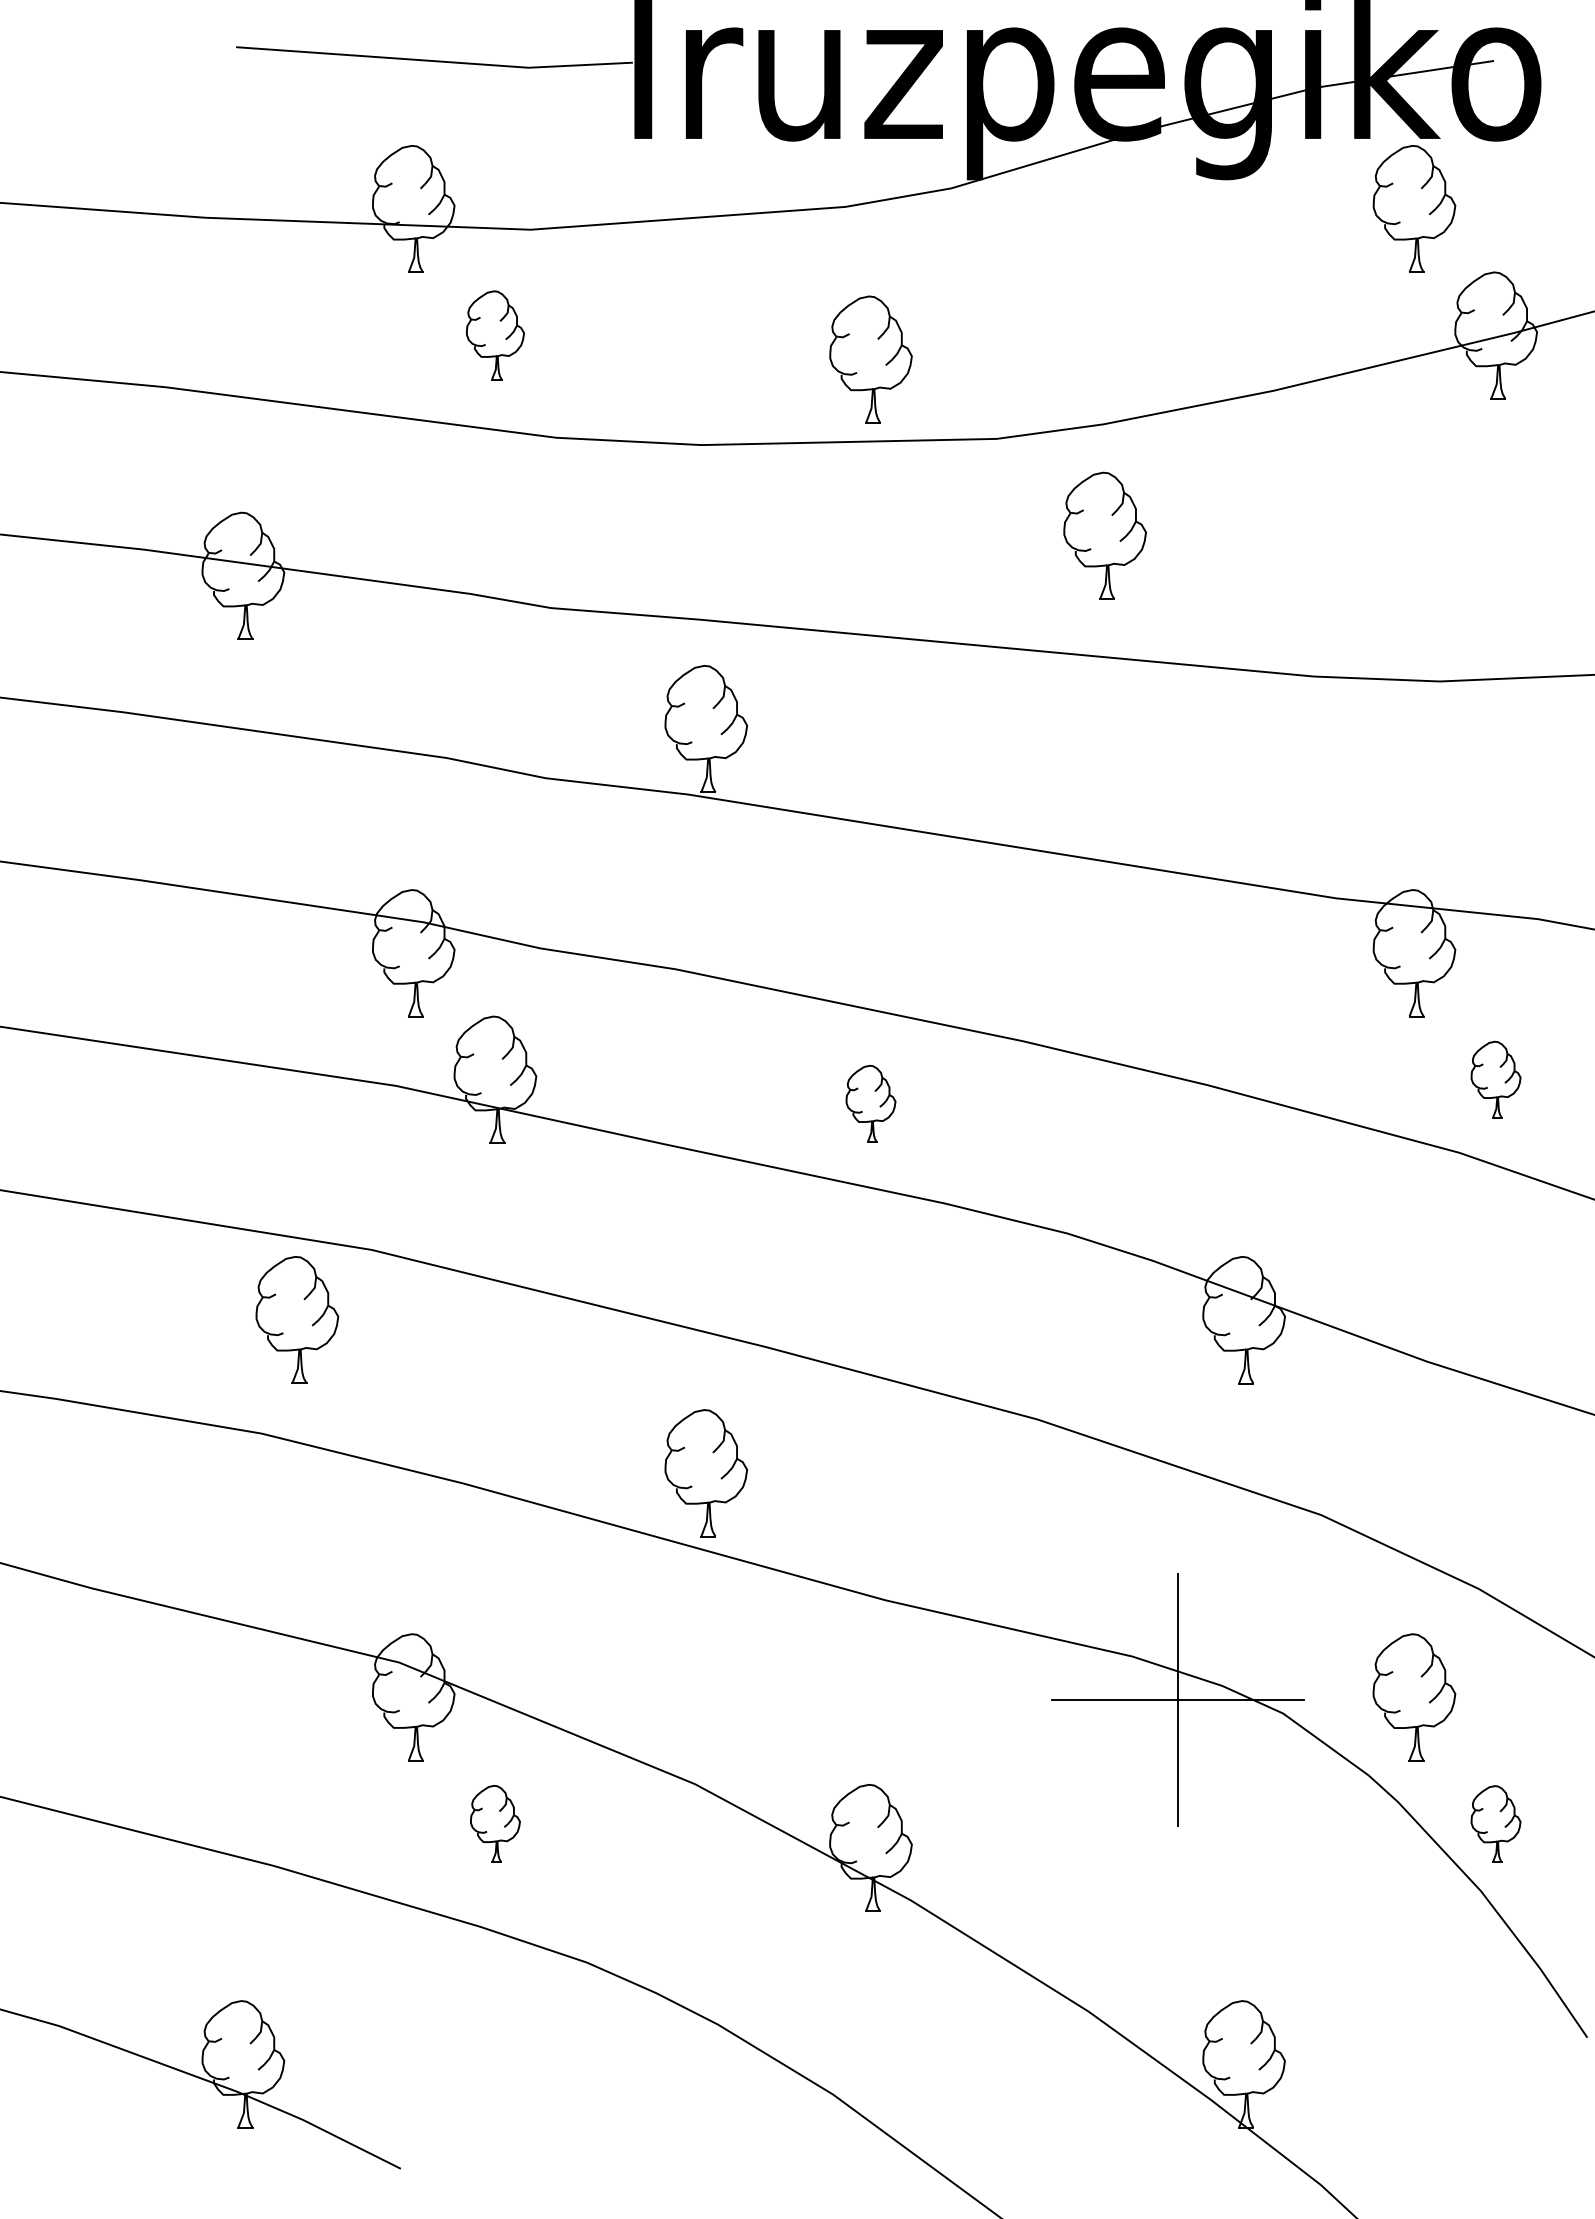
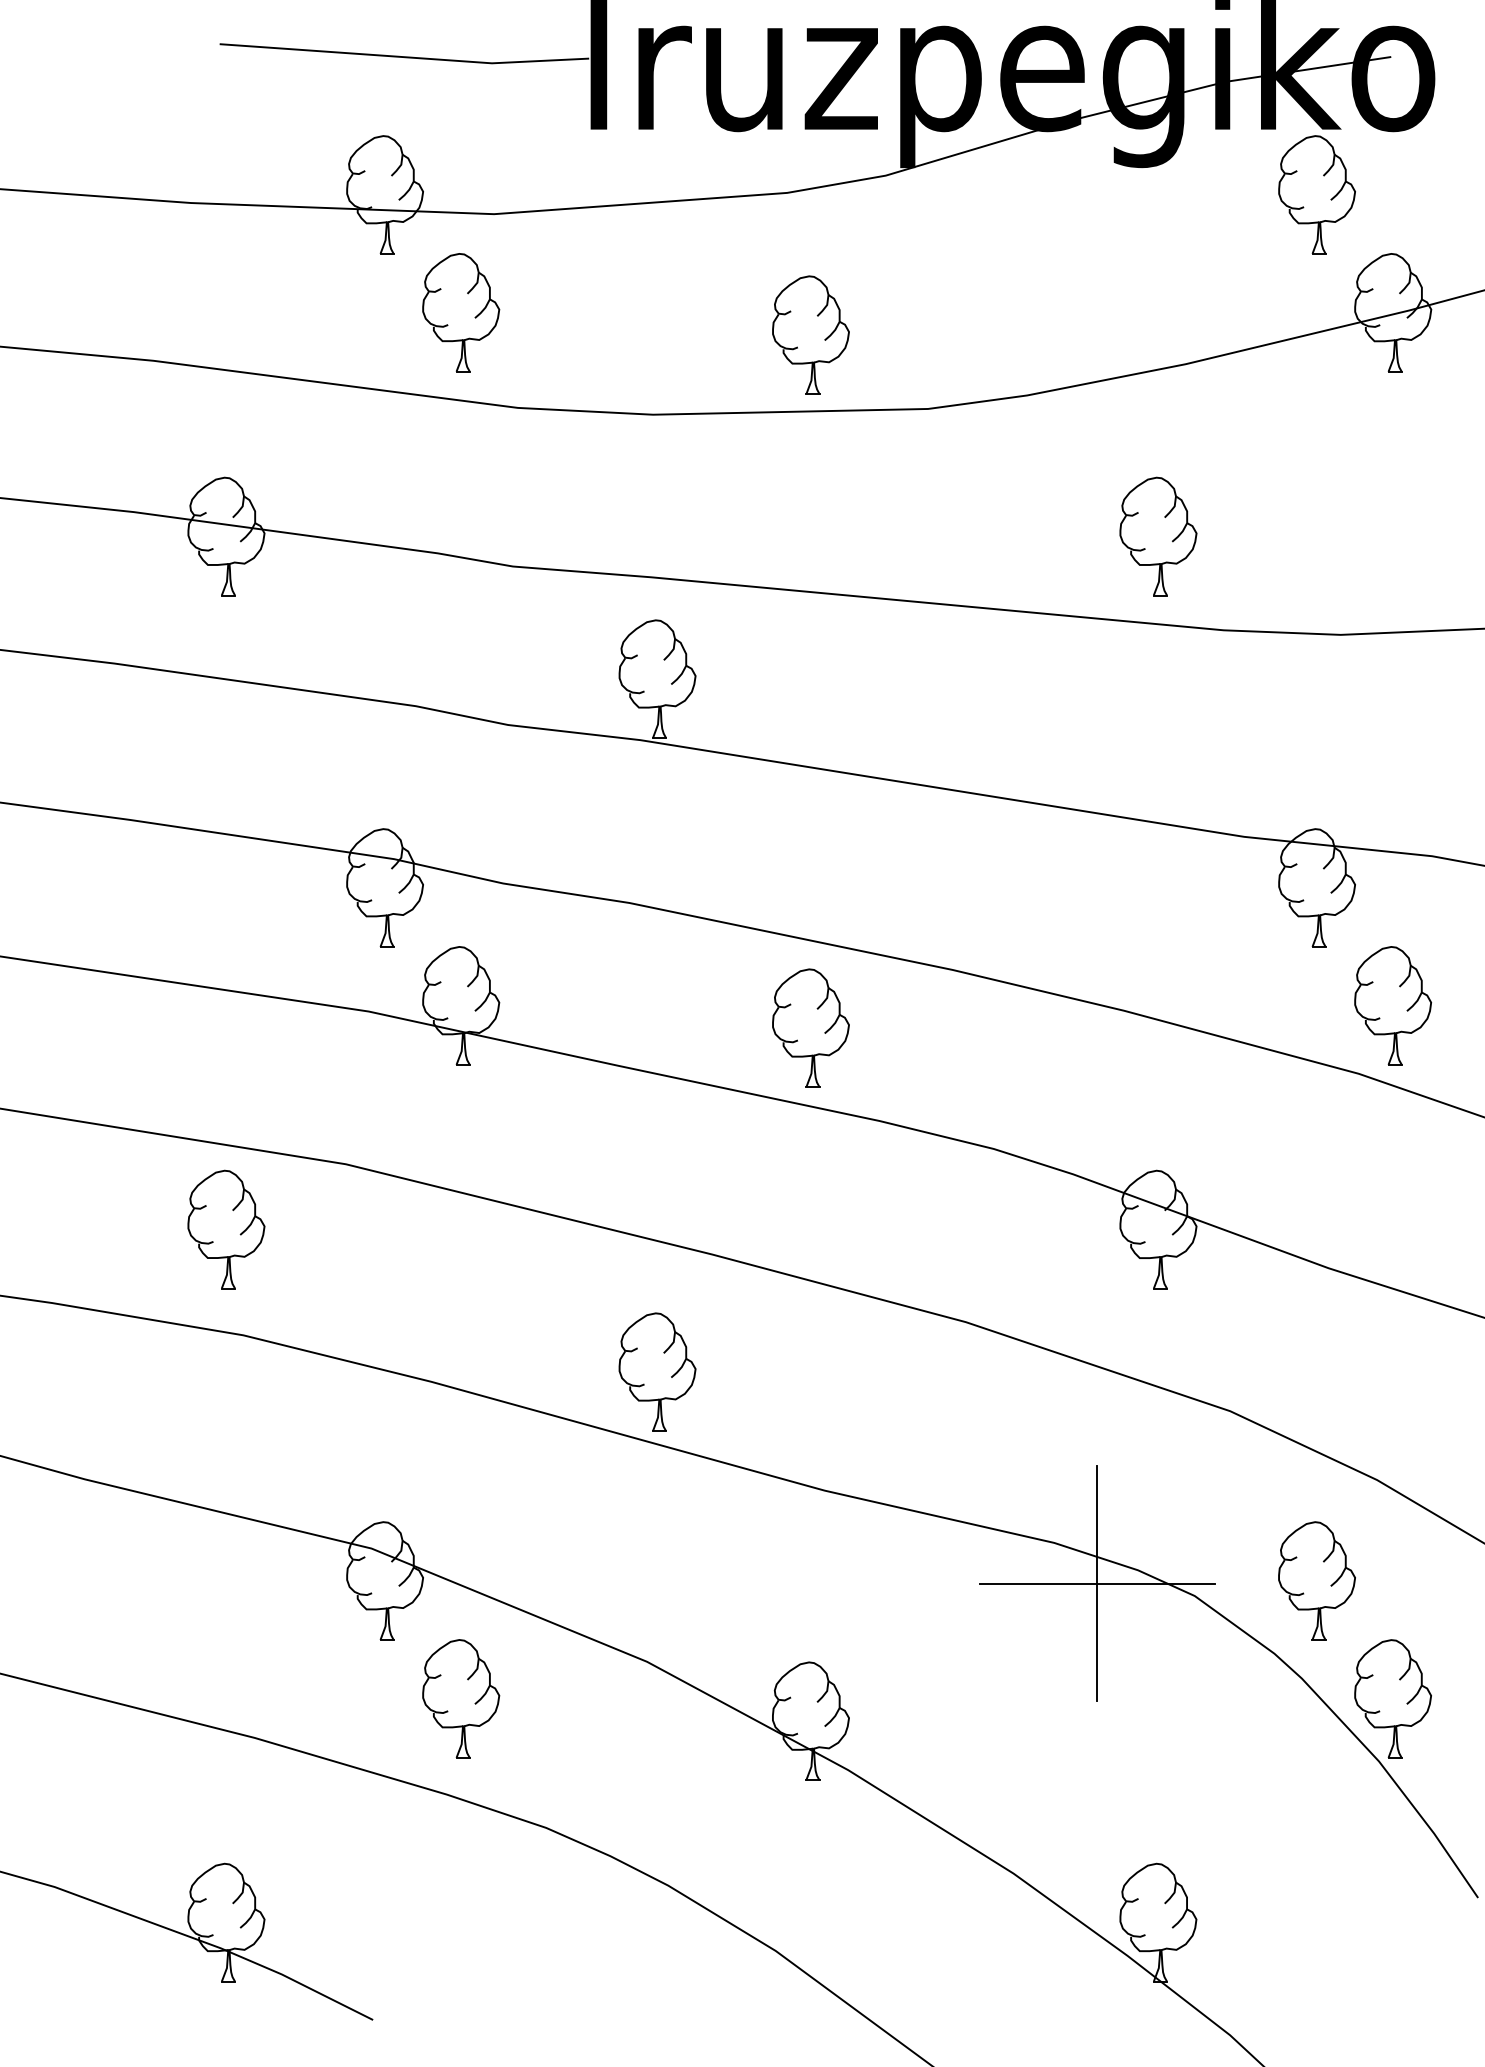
part: (495, 335) -> (461, 312), size x1.43
part: (1104, 535) -> (1157, 536), moved
part: (1495, 1079) -> (1392, 1005), size x1.67
part: (870, 1103) -> (810, 1027), size x1.67
part: (297, 1319) -> (226, 1229), moved
part: (495, 1823) -> (461, 1698), size x1.67
part: (1495, 1823) -> (1392, 1698), size x1.67

